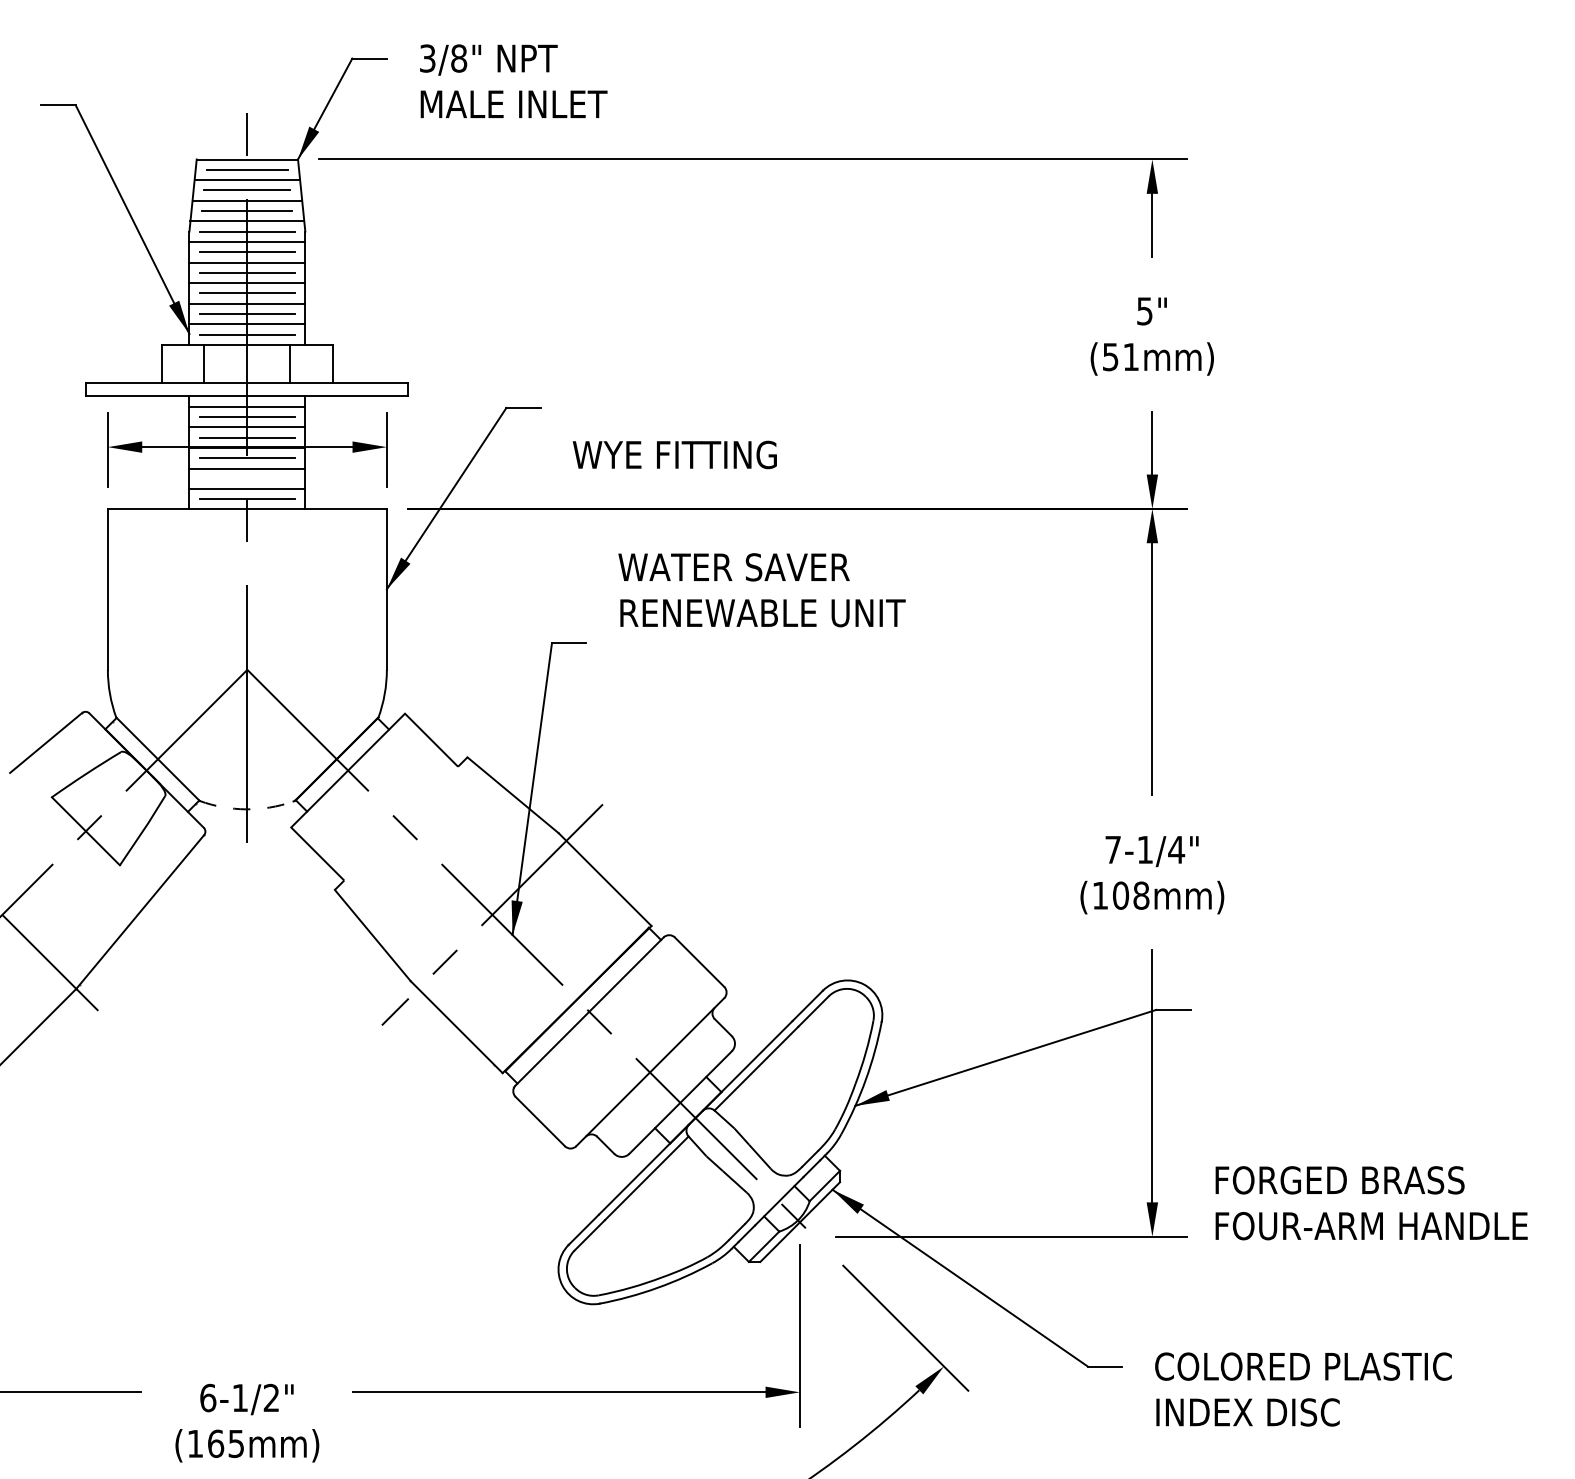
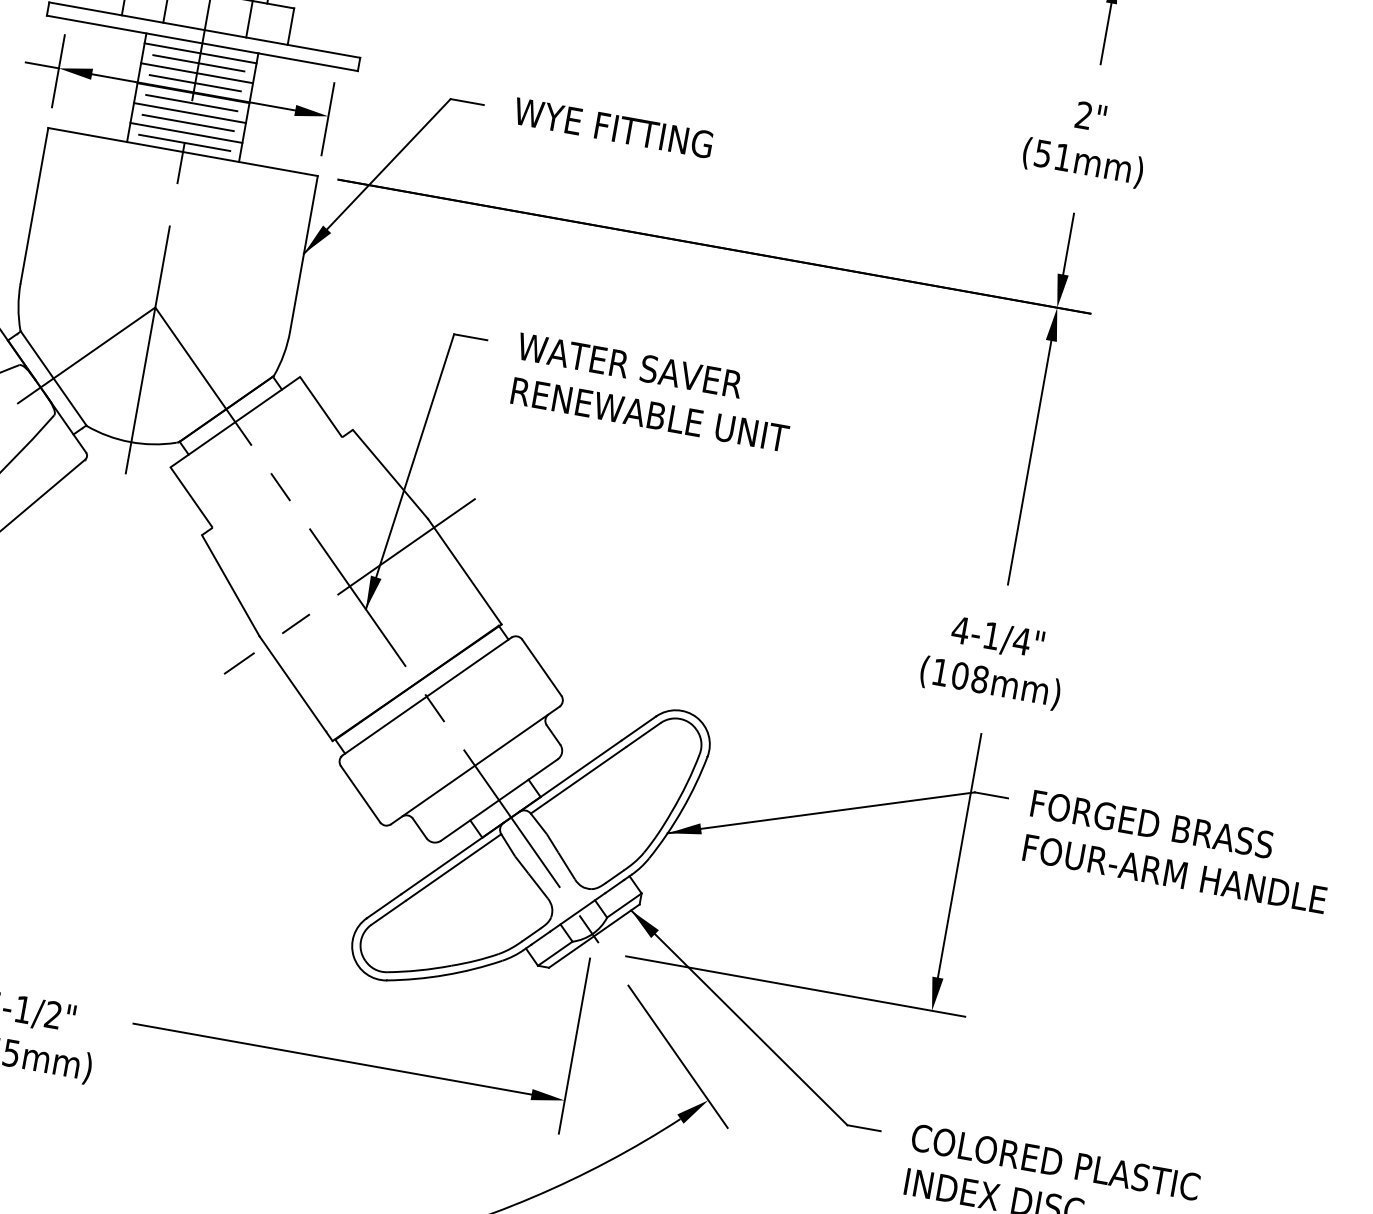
text: (1144, 311) -> (1083, 115), 5" -> 2"
line: (90, 447) -> (42, 65), added
text: (674, 454) -> (613, 127), moved
line: (247, 478) -> (188, 122), added
text: (761, 590) -> (652, 392), moved
arc: (246, 809) -> (130, 442), dashed -> solid
text: (1112, 849) -> (960, 629), 7-1/4" -> 4-1/4"
text: (1371, 1203) -> (1178, 852), moved

